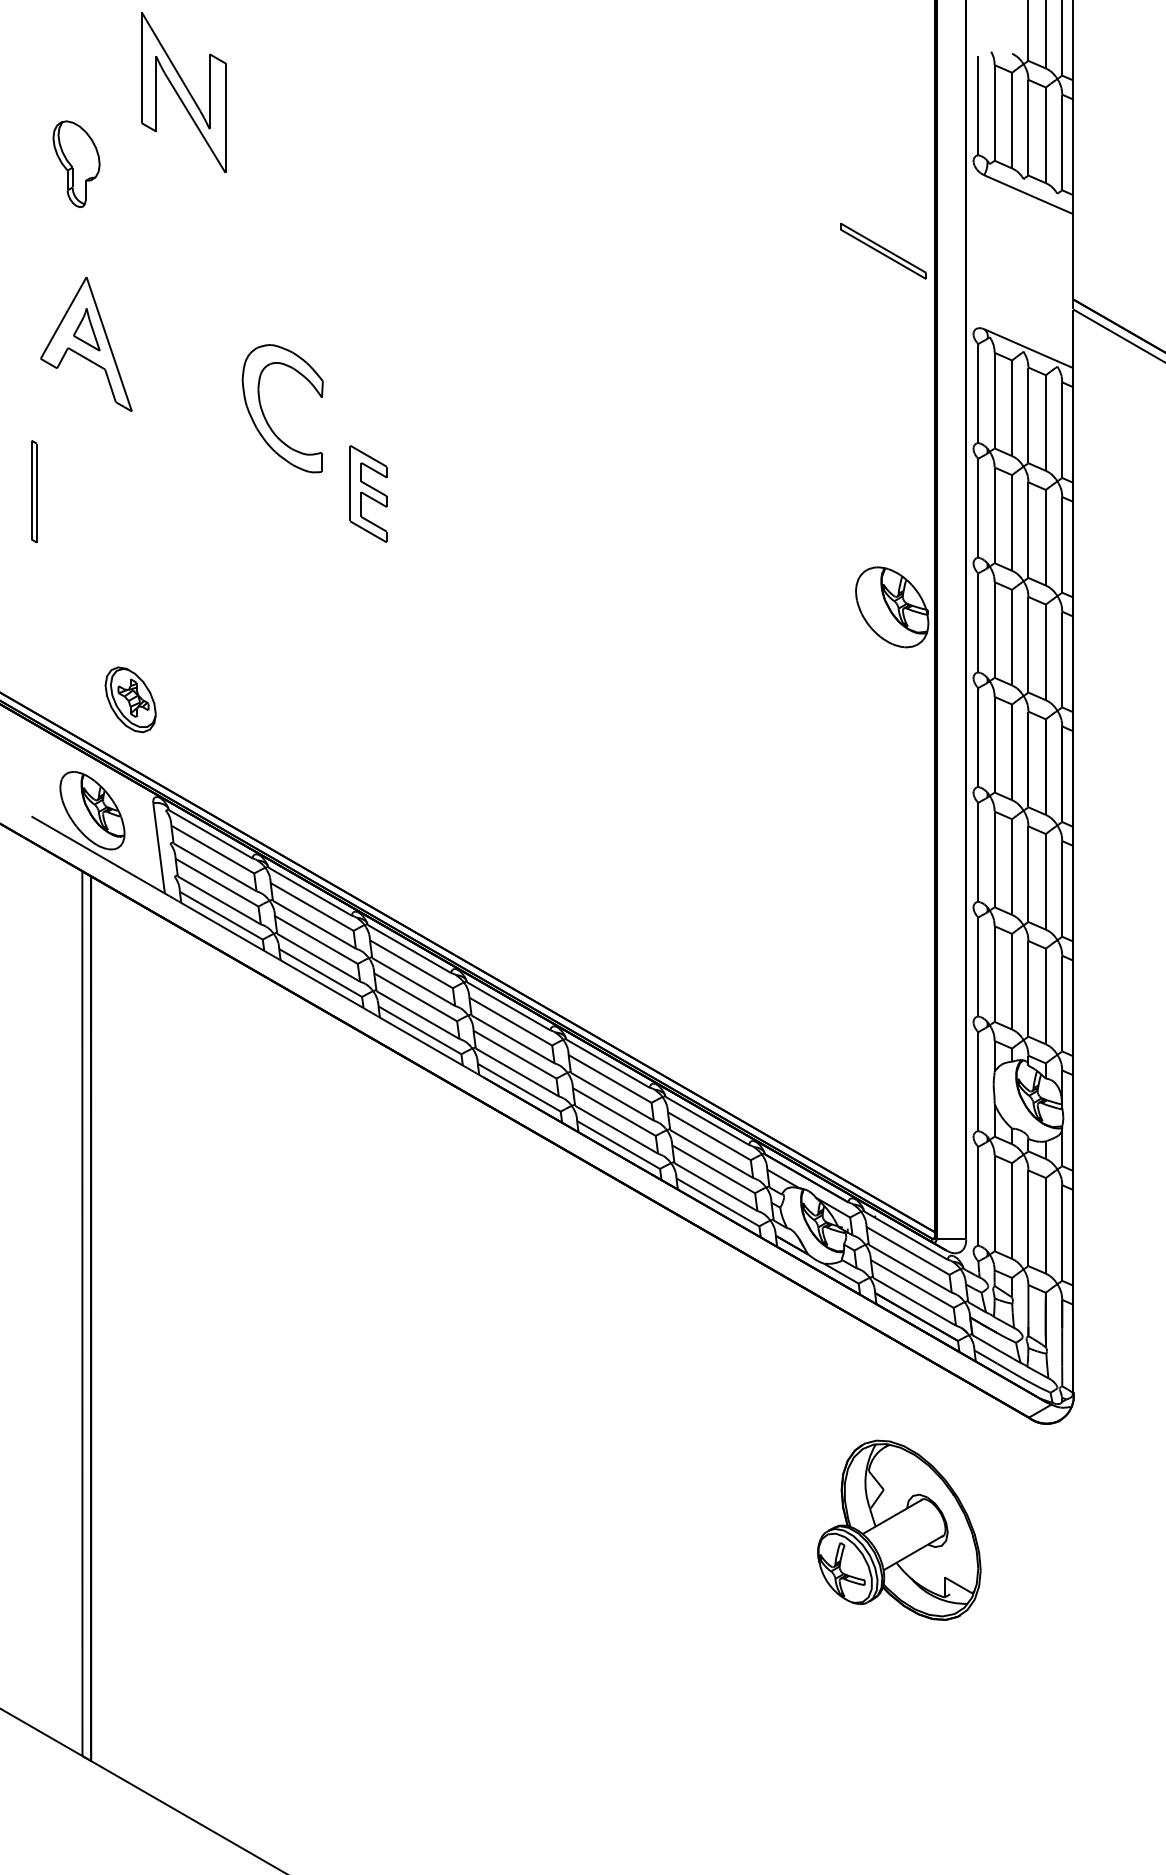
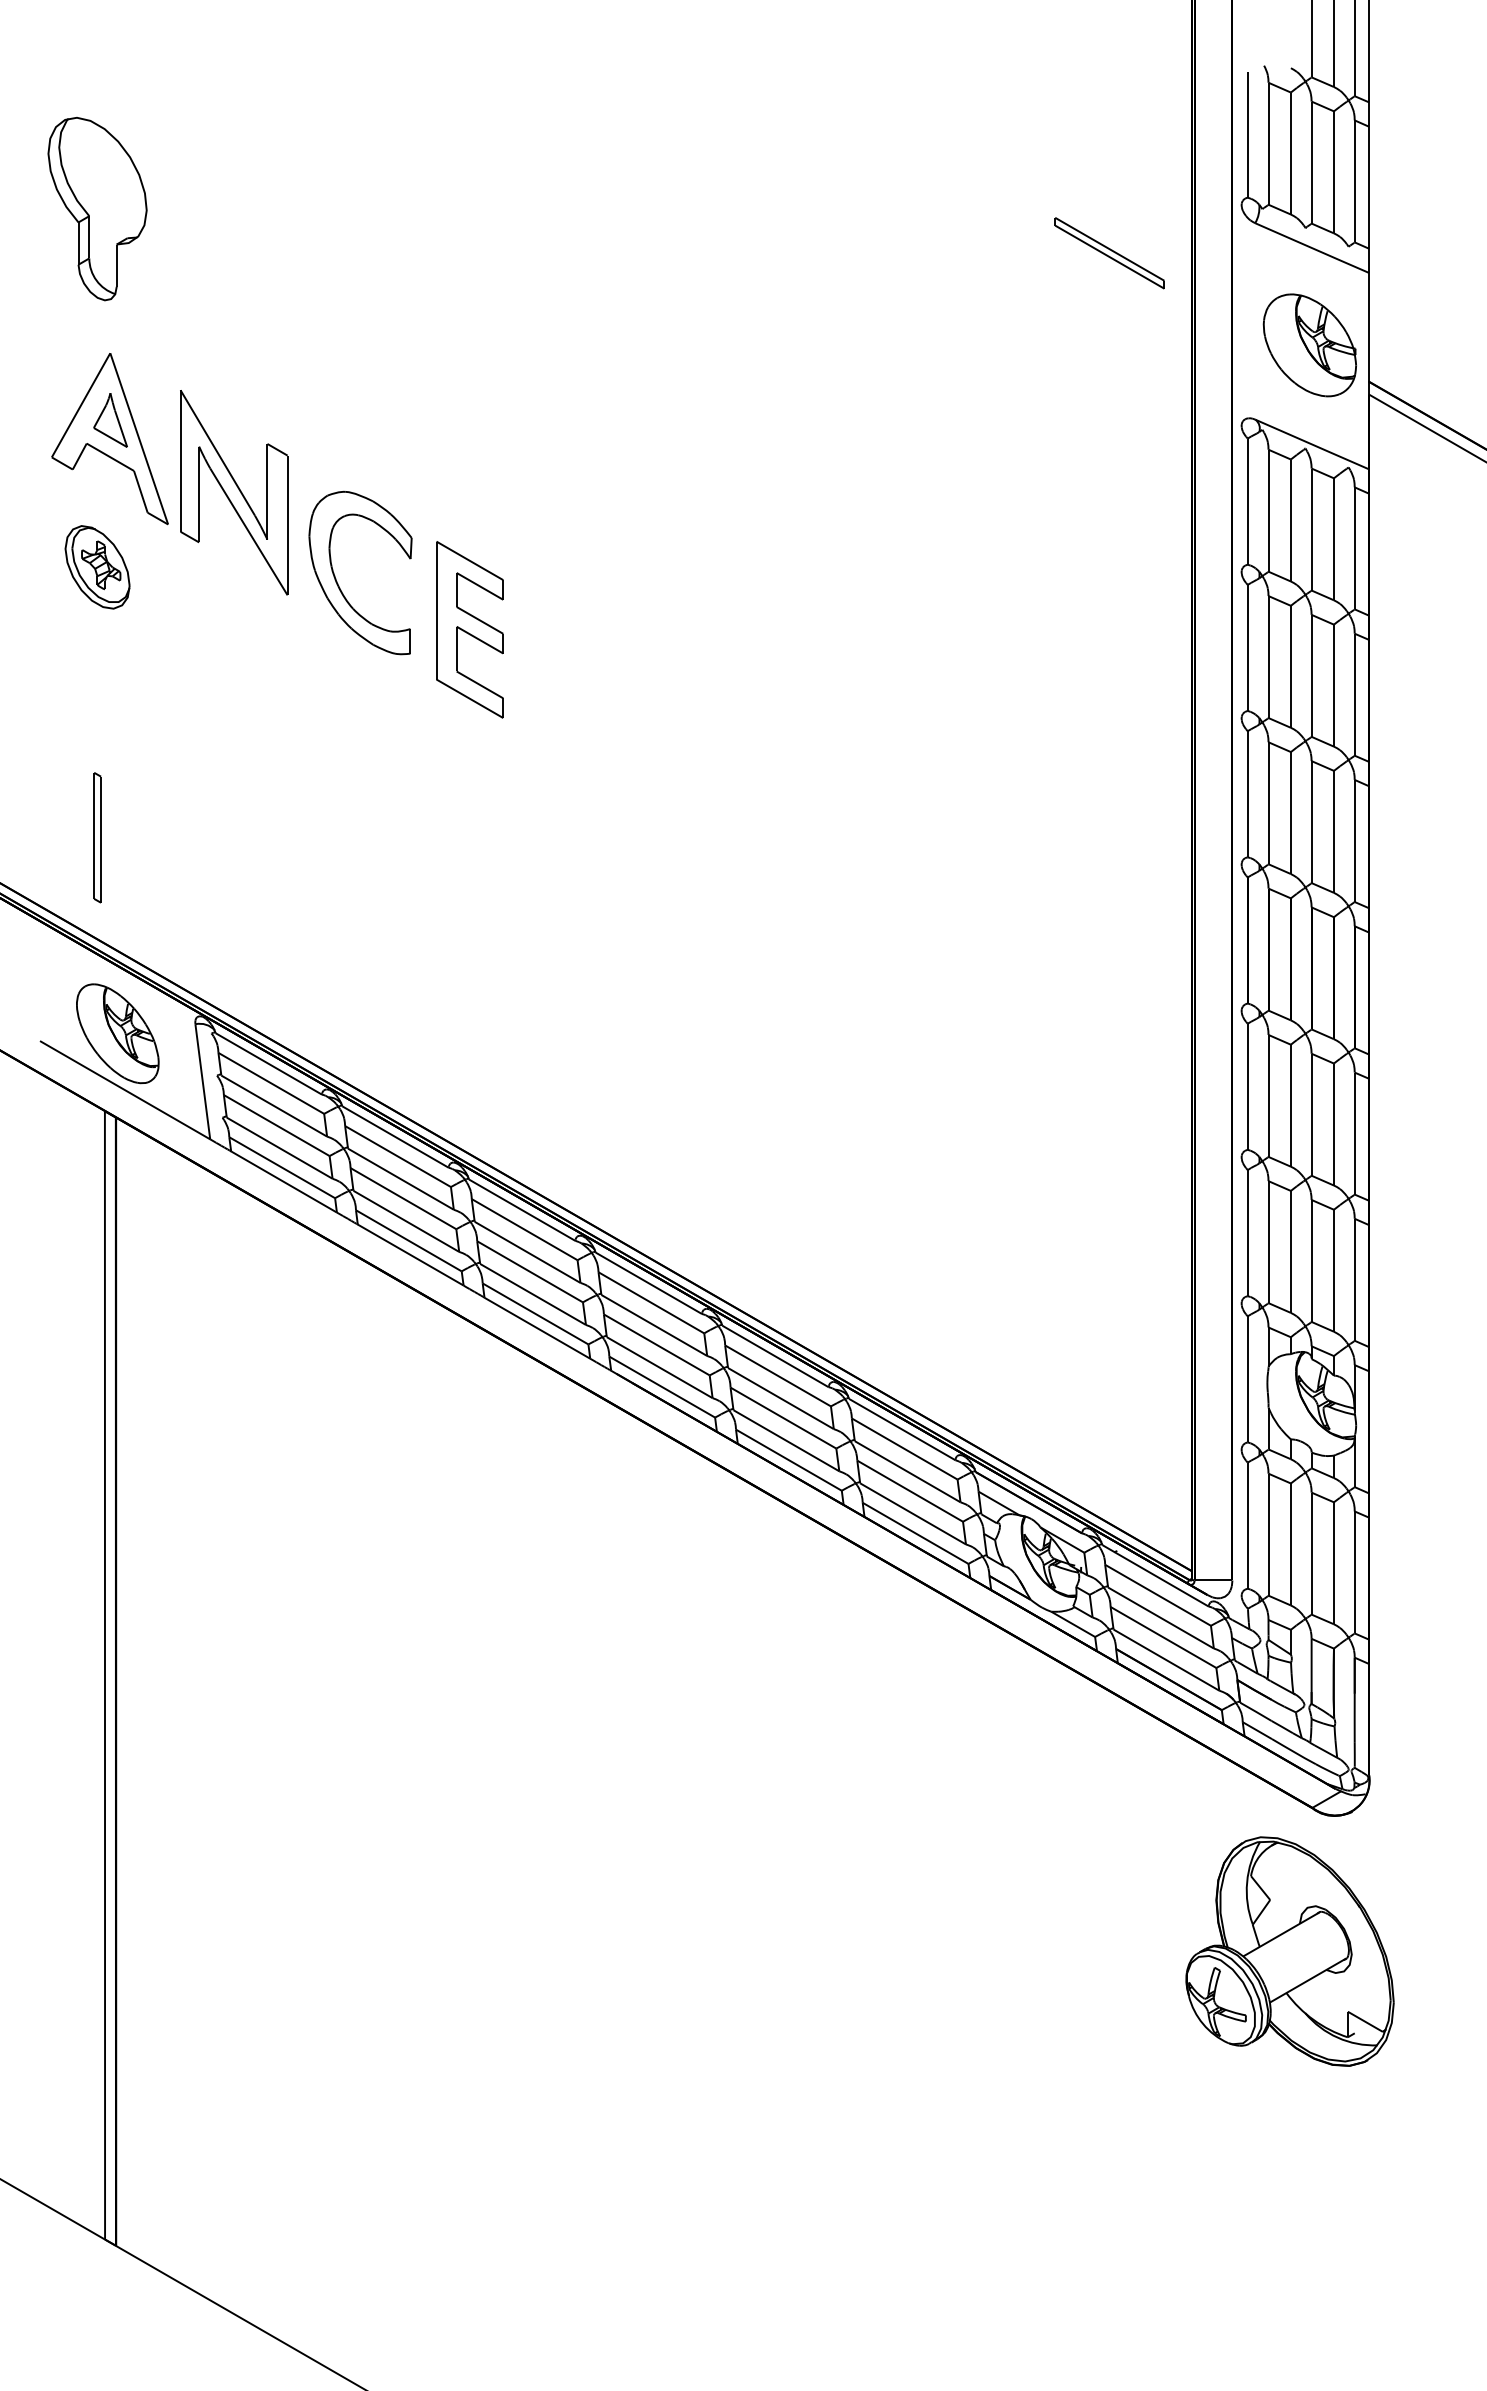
part: (183, 92) -> (234, 492), moved
part: (76, 164) -> (97, 209), size x1.67
part: (883, 251) -> (1109, 253), moved
part: (265, 416) -> (338, 583), moved
part: (34, 491) -> (97, 837), moved
part: (368, 493) -> (469, 629), size x1.43
part: (891, 607) -> (1309, 345), moved
part: (130, 699) -> (97, 567), moved
part: (898, 1530) -> (1289, 1951), moved

